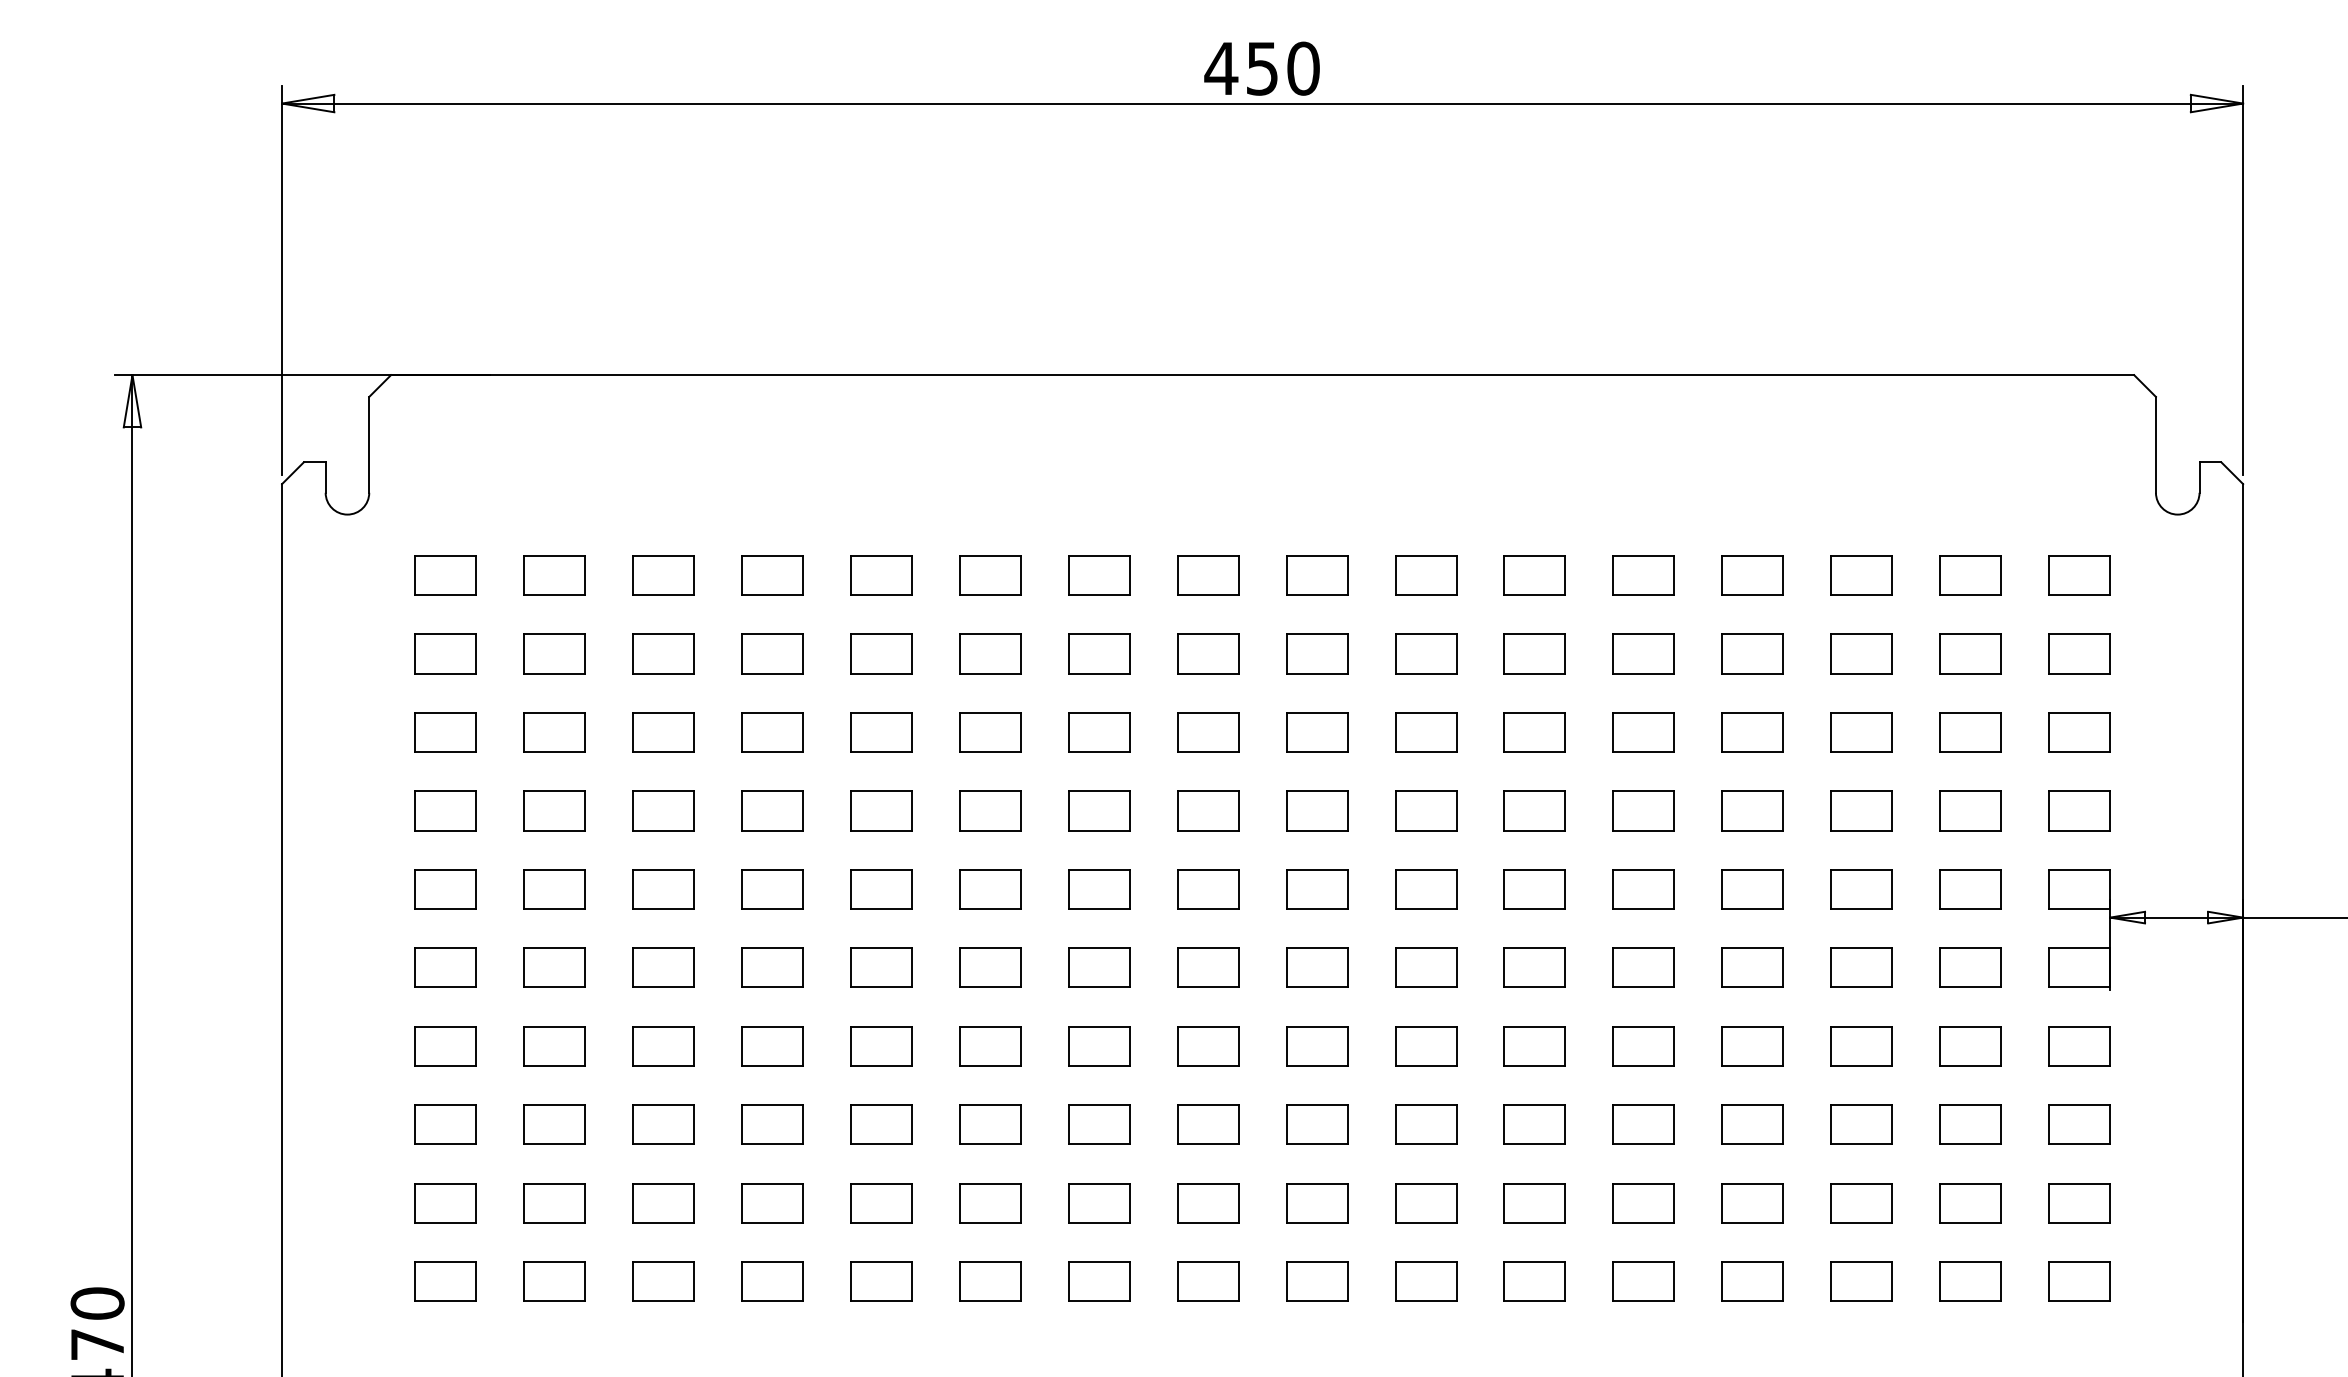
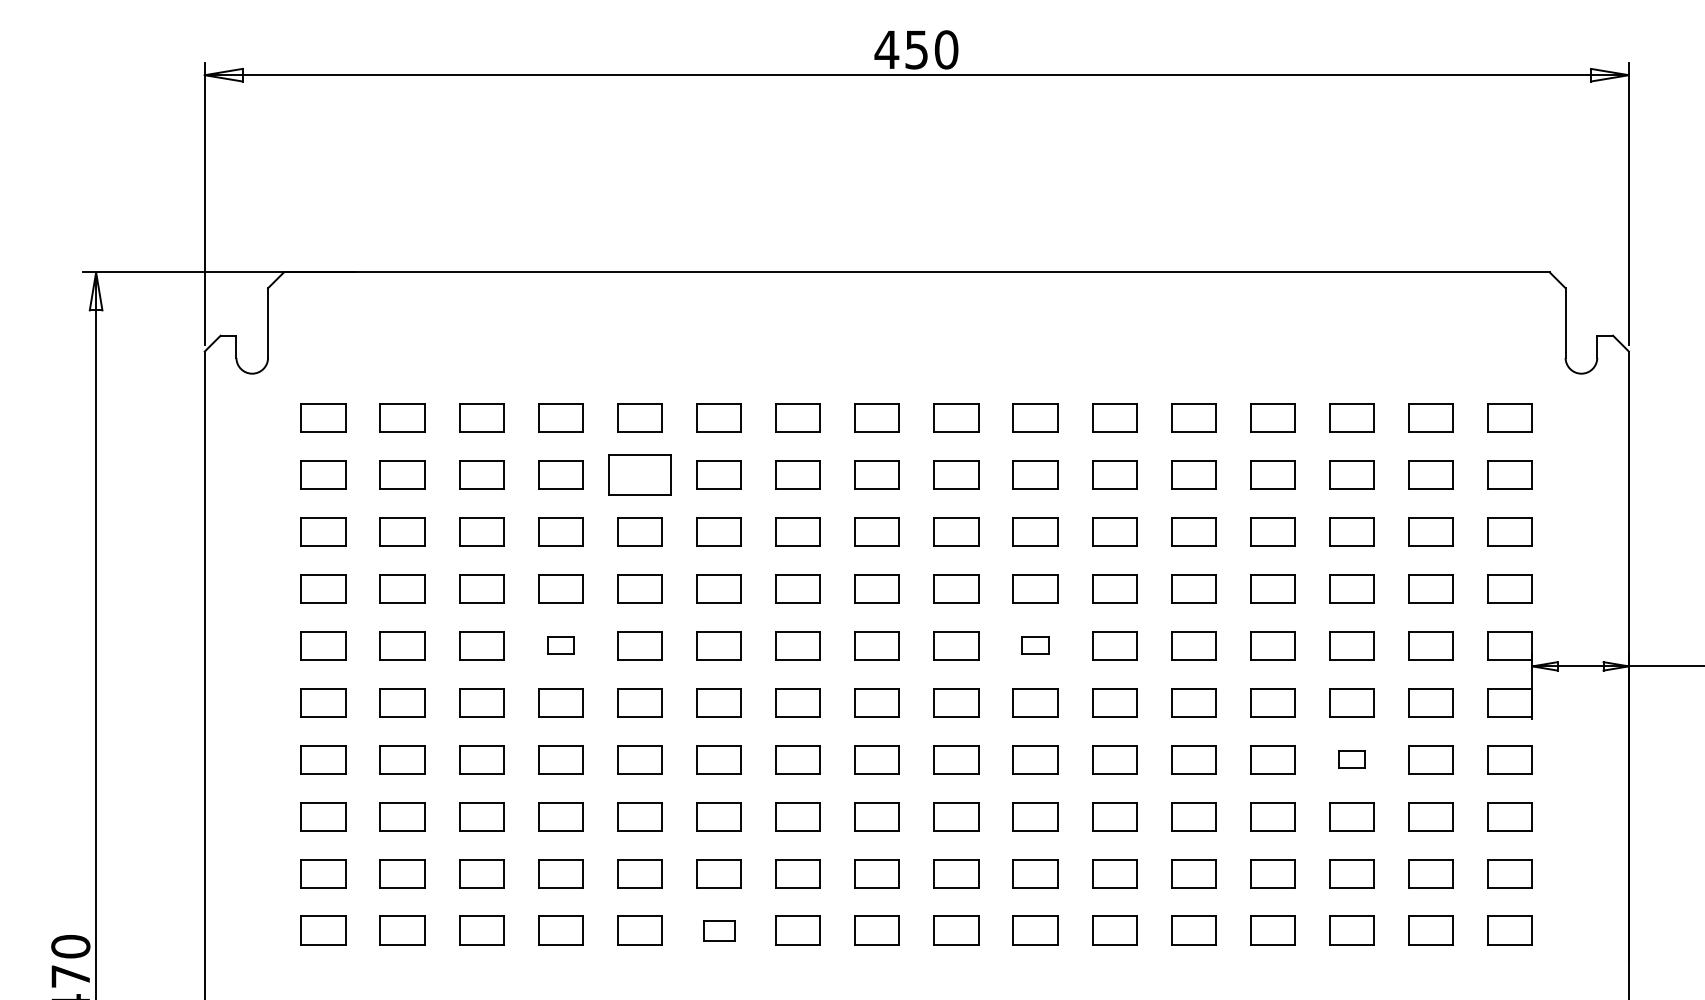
part: (880, 653) -> (639, 474), size x1.4
part: (771, 888) -> (560, 645), size x0.6
part: (1425, 888) -> (1035, 645), size x0.6
part: (1861, 1045) -> (1351, 759), size x0.6
part: (989, 1281) -> (718, 930), size x0.7

